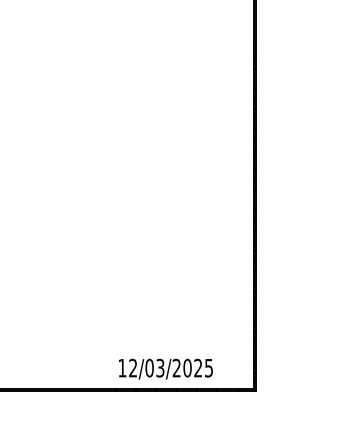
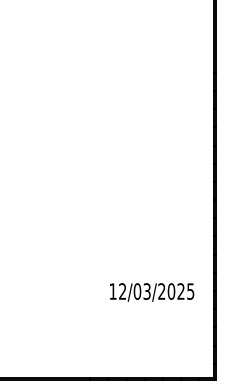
text: (165, 368) -> (151, 291), moved

